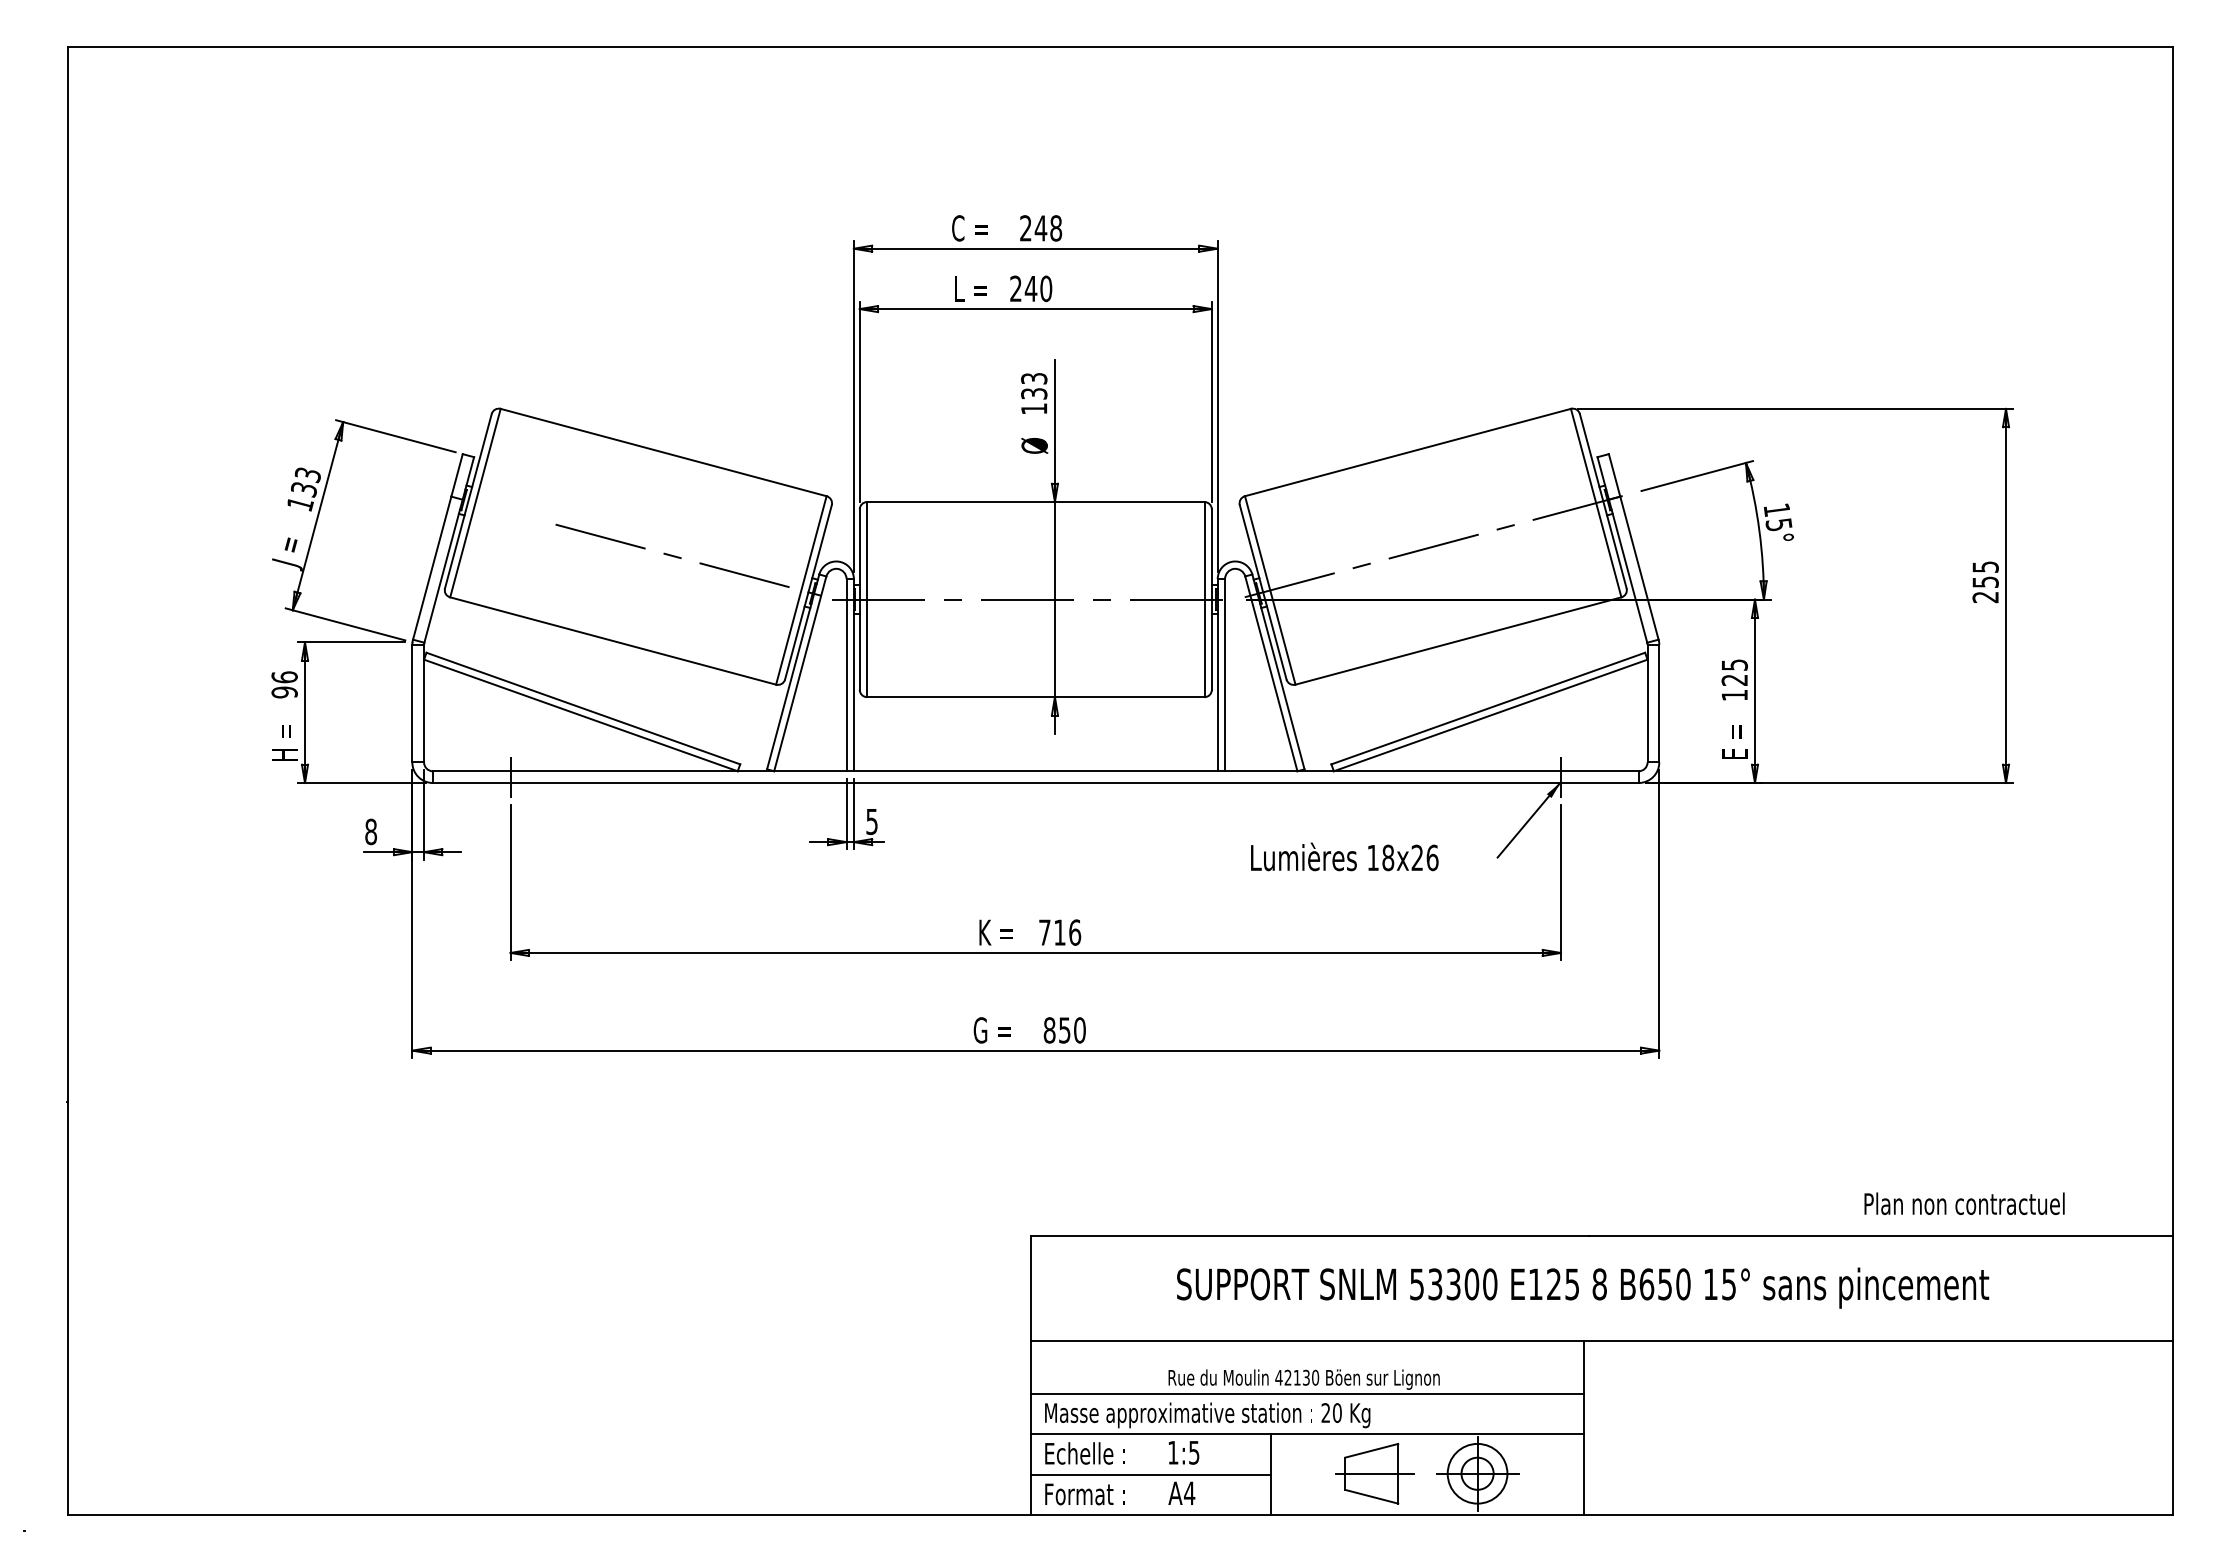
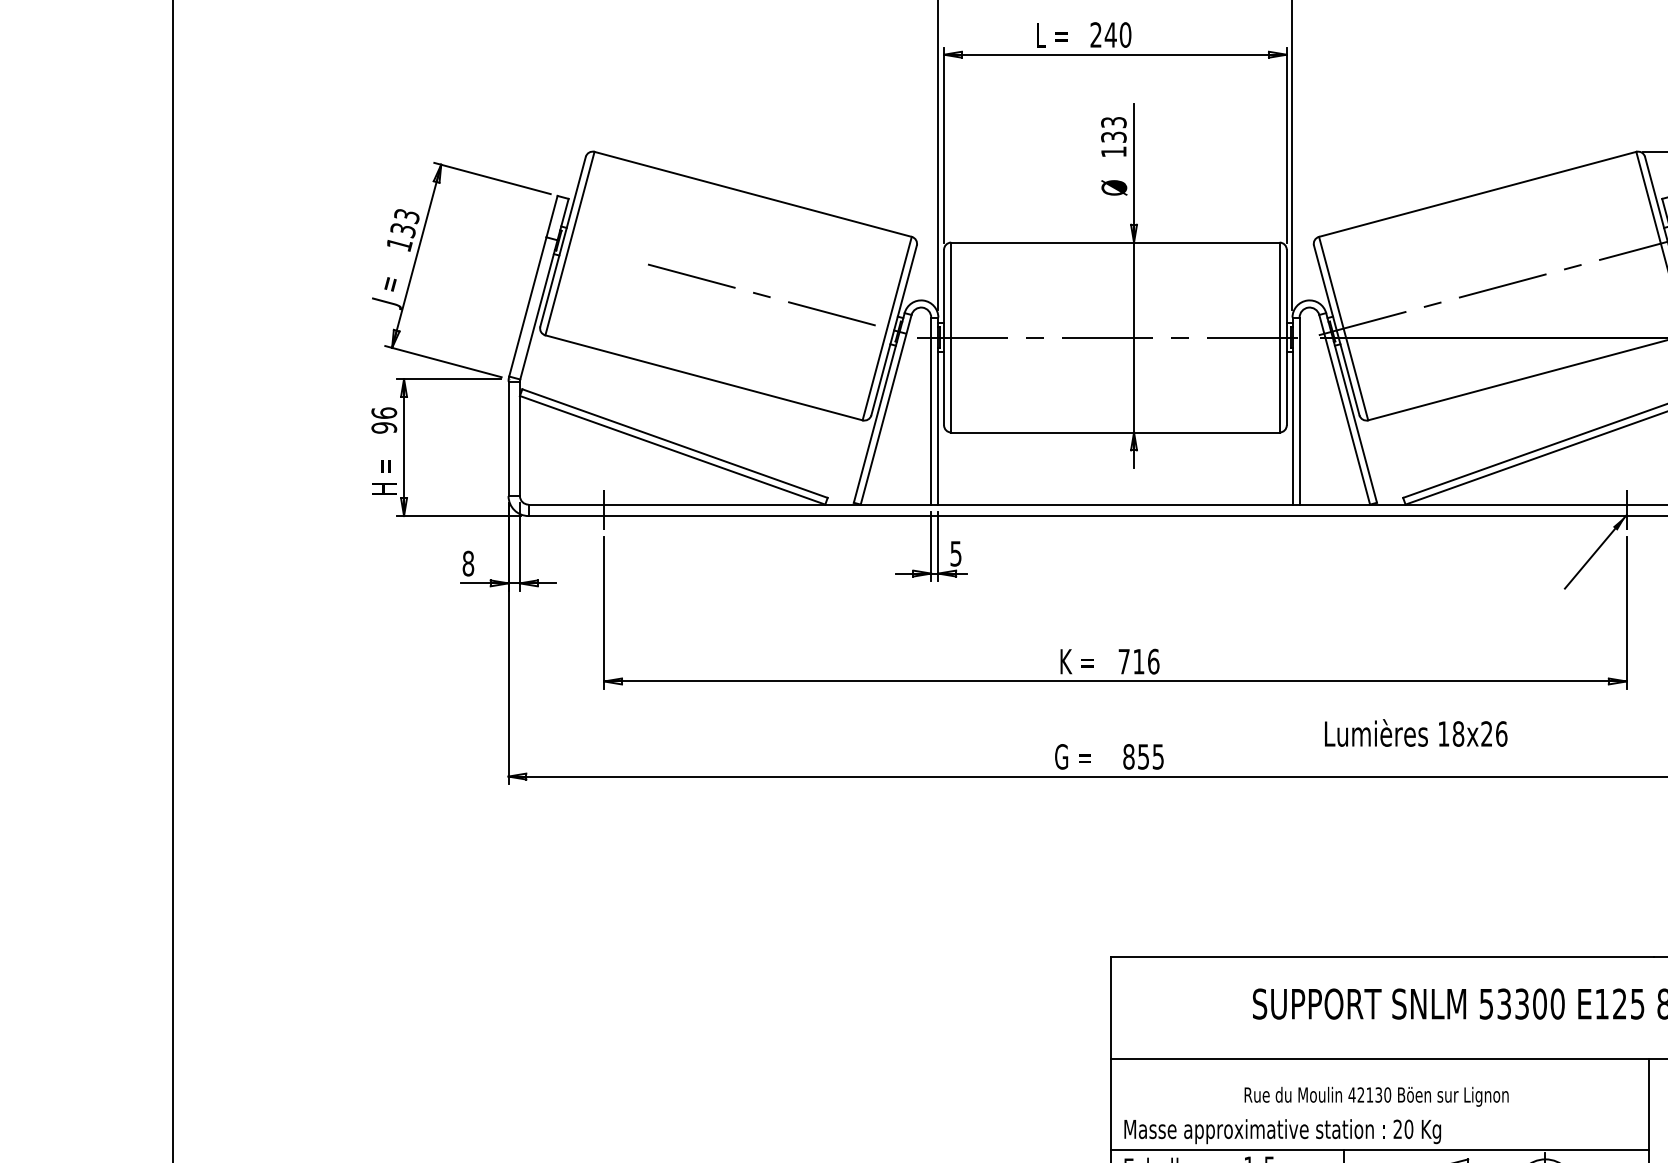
text: (1344, 856) -> (1415, 732), moved
text: (1079, 1030) -> (1157, 756), 850 -> 855
line: (1307, 1393) -> (1379, 1110), removed

